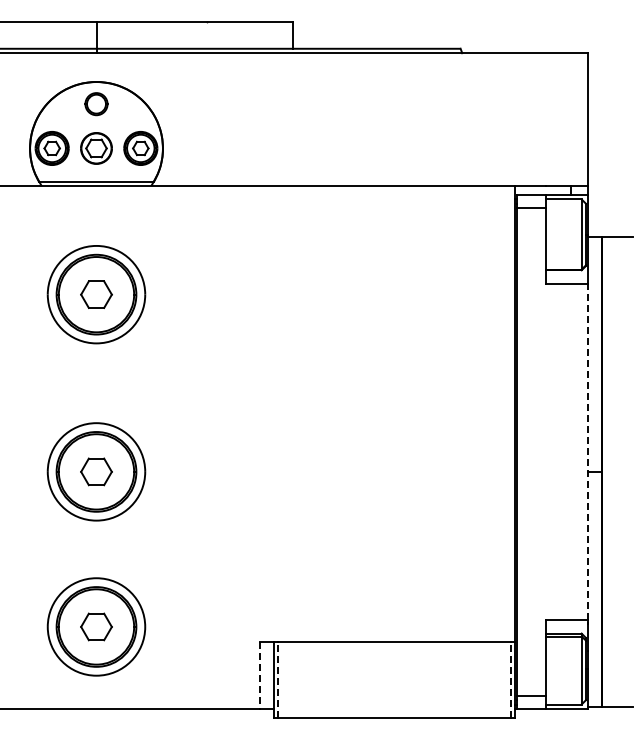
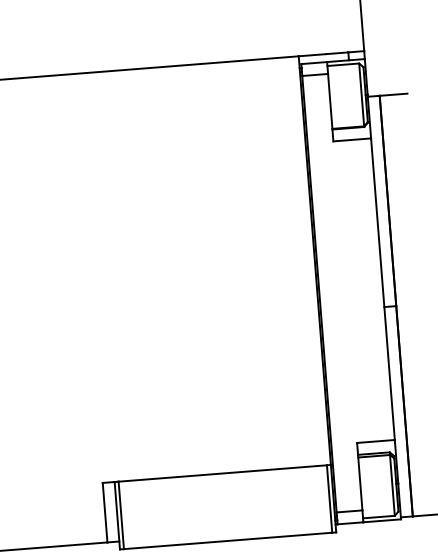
line: (588, 451) -> (383, 288), dashed -> solid
line: (260, 676) -> (105, 513), dashed -> solid
line: (278, 680) -> (121, 515), dashed -> solid
line: (510, 680) -> (329, 499), dashed -> solid

